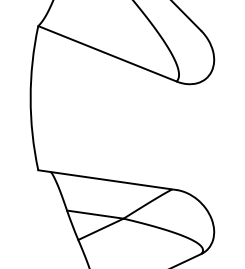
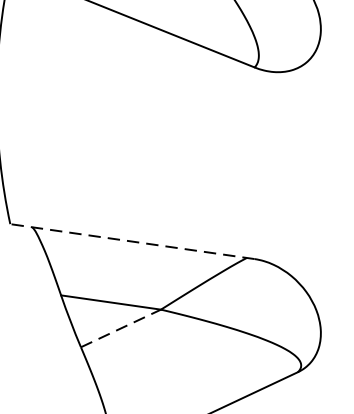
line: (107, 180) -> (132, 242), solid -> dashed
line: (101, 229) -> (121, 328), solid -> dashed

